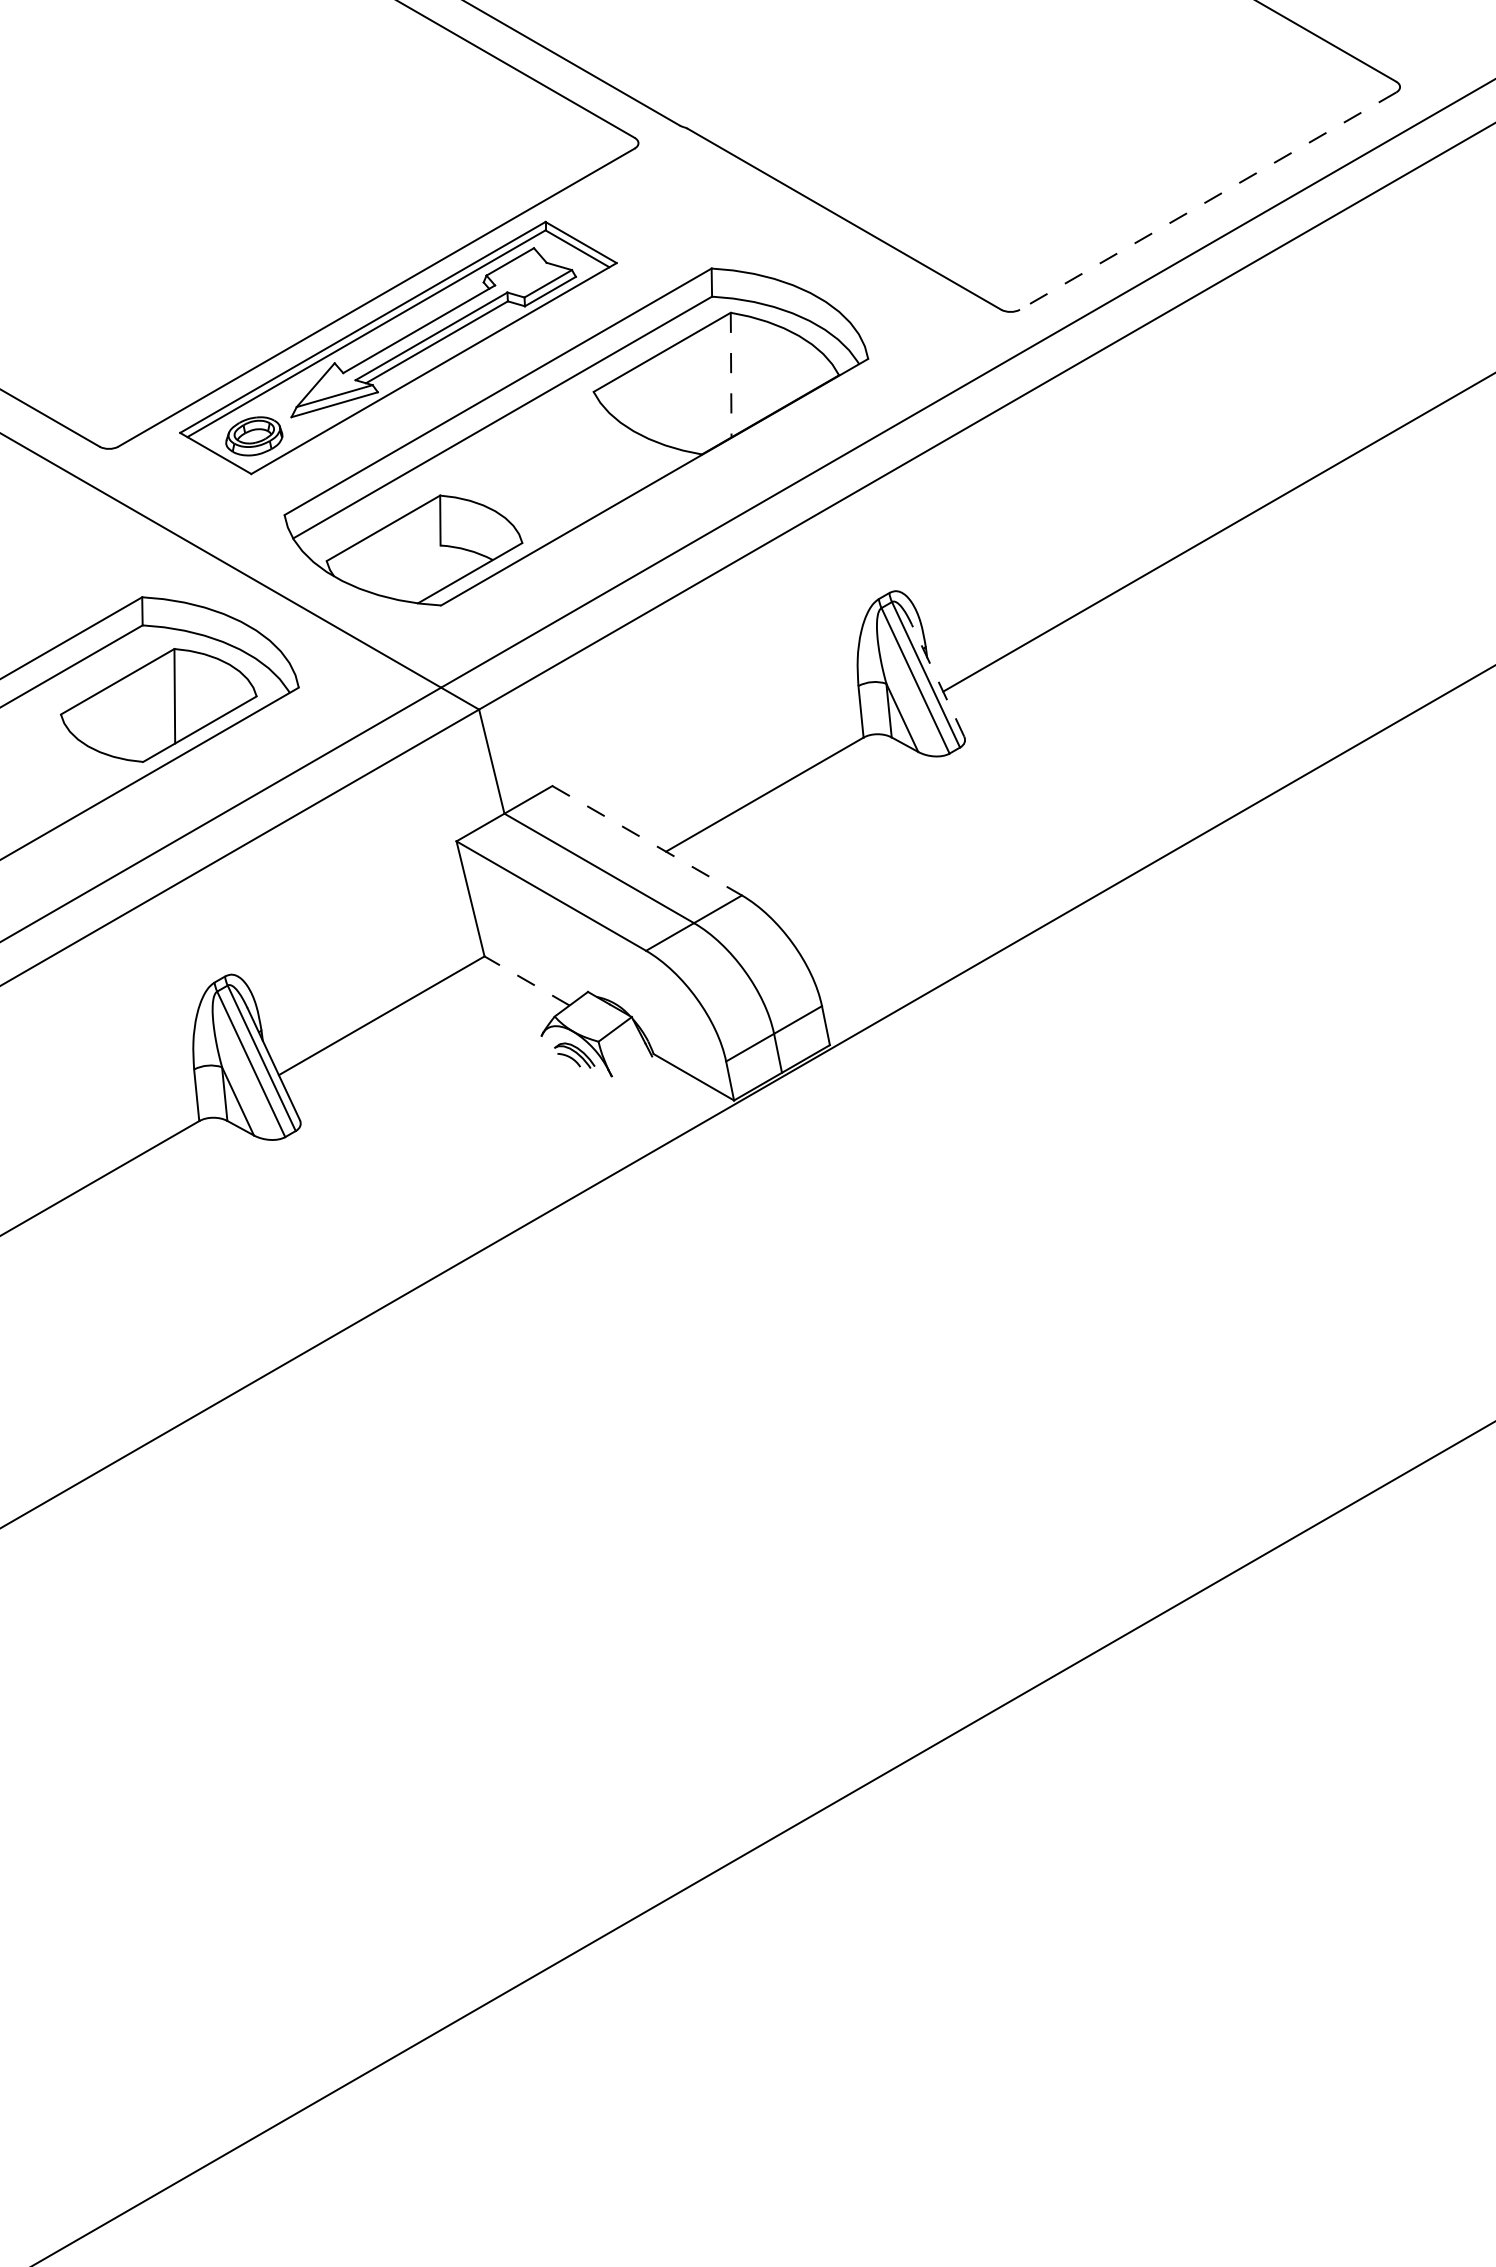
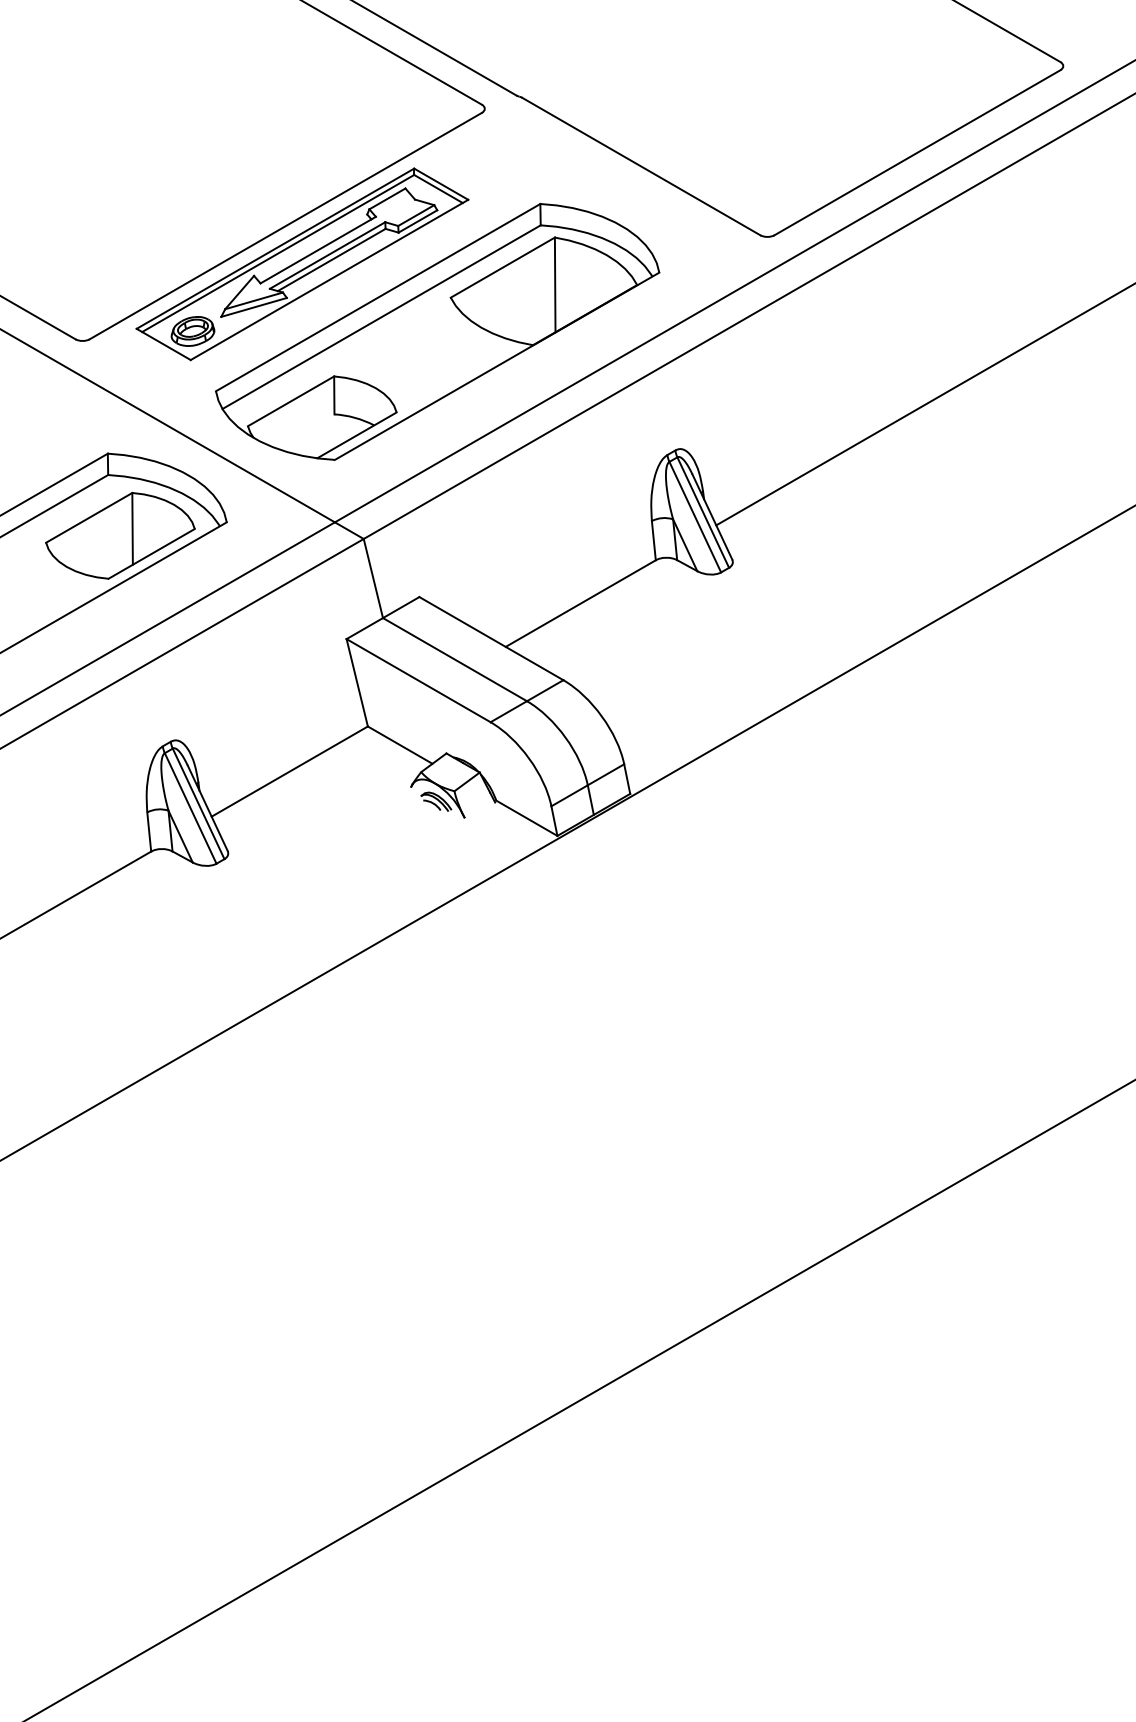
line: (1207, 201) -> (917, 153), dashed -> solid
line: (731, 375) -> (555, 285), dashed -> solid
line: (938, 680) -> (712, 516), dashed -> solid
line: (647, 841) -> (491, 639), dashed -> solid
line: (526, 980) -> (399, 744), dashed -> solid

